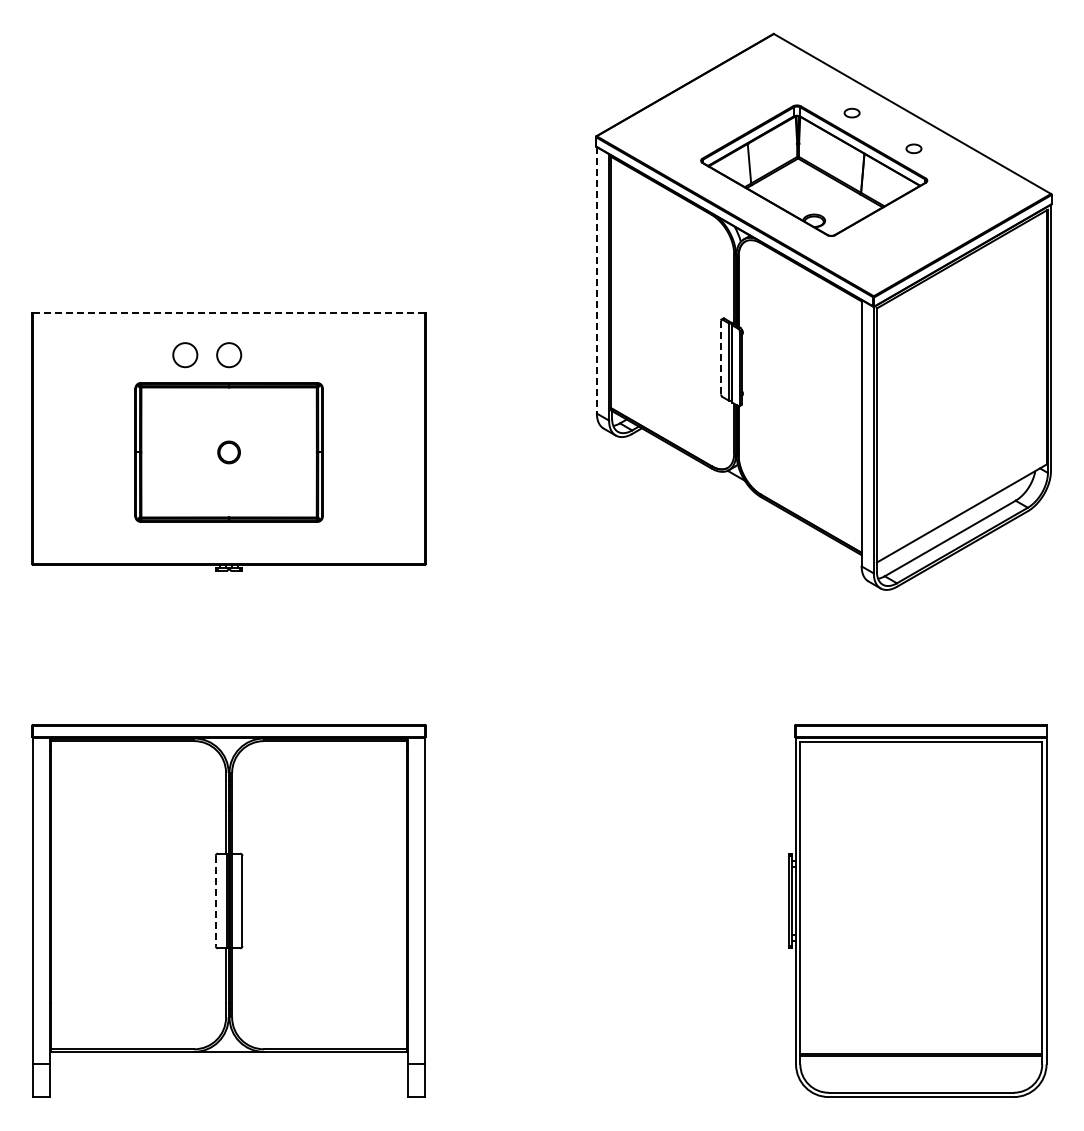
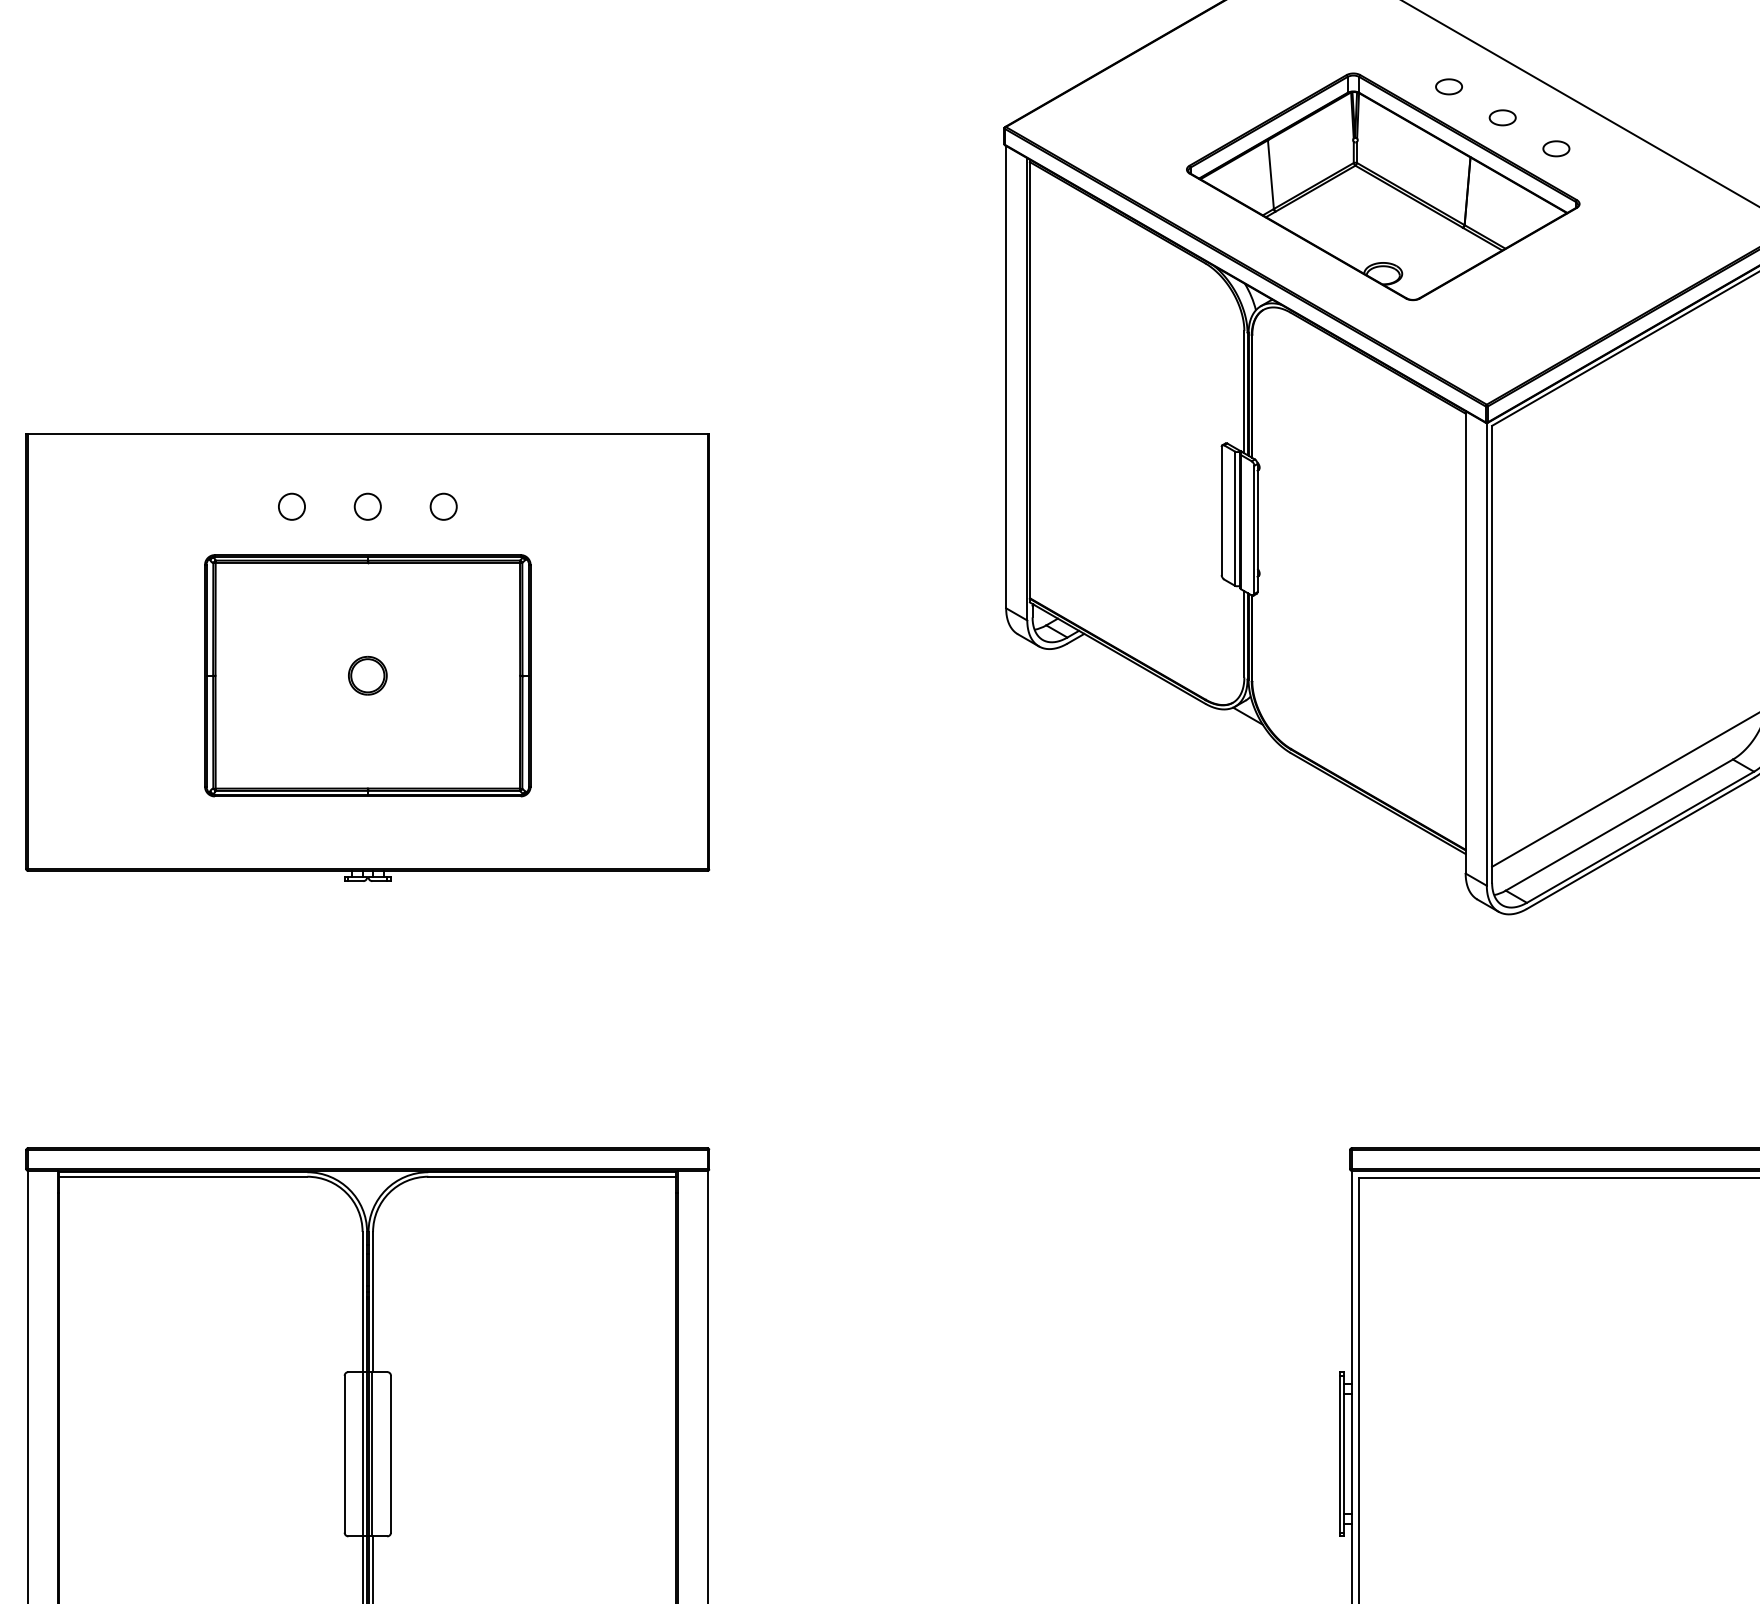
part: (882, 130) -> (1501, 116), added
line: (596, 280) -> (1005, 377), dashed -> solid
line: (229, 313) -> (368, 434), dashed -> solid
circle: (185, 354) -> (292, 505), size x0.62
circle: (228, 354) -> (366, 505), size x0.62
circle: (272, 354) -> (443, 505), added
line: (721, 357) -> (1222, 510), dashed -> solid
line: (215, 901) -> (344, 1455), dashed -> solid

